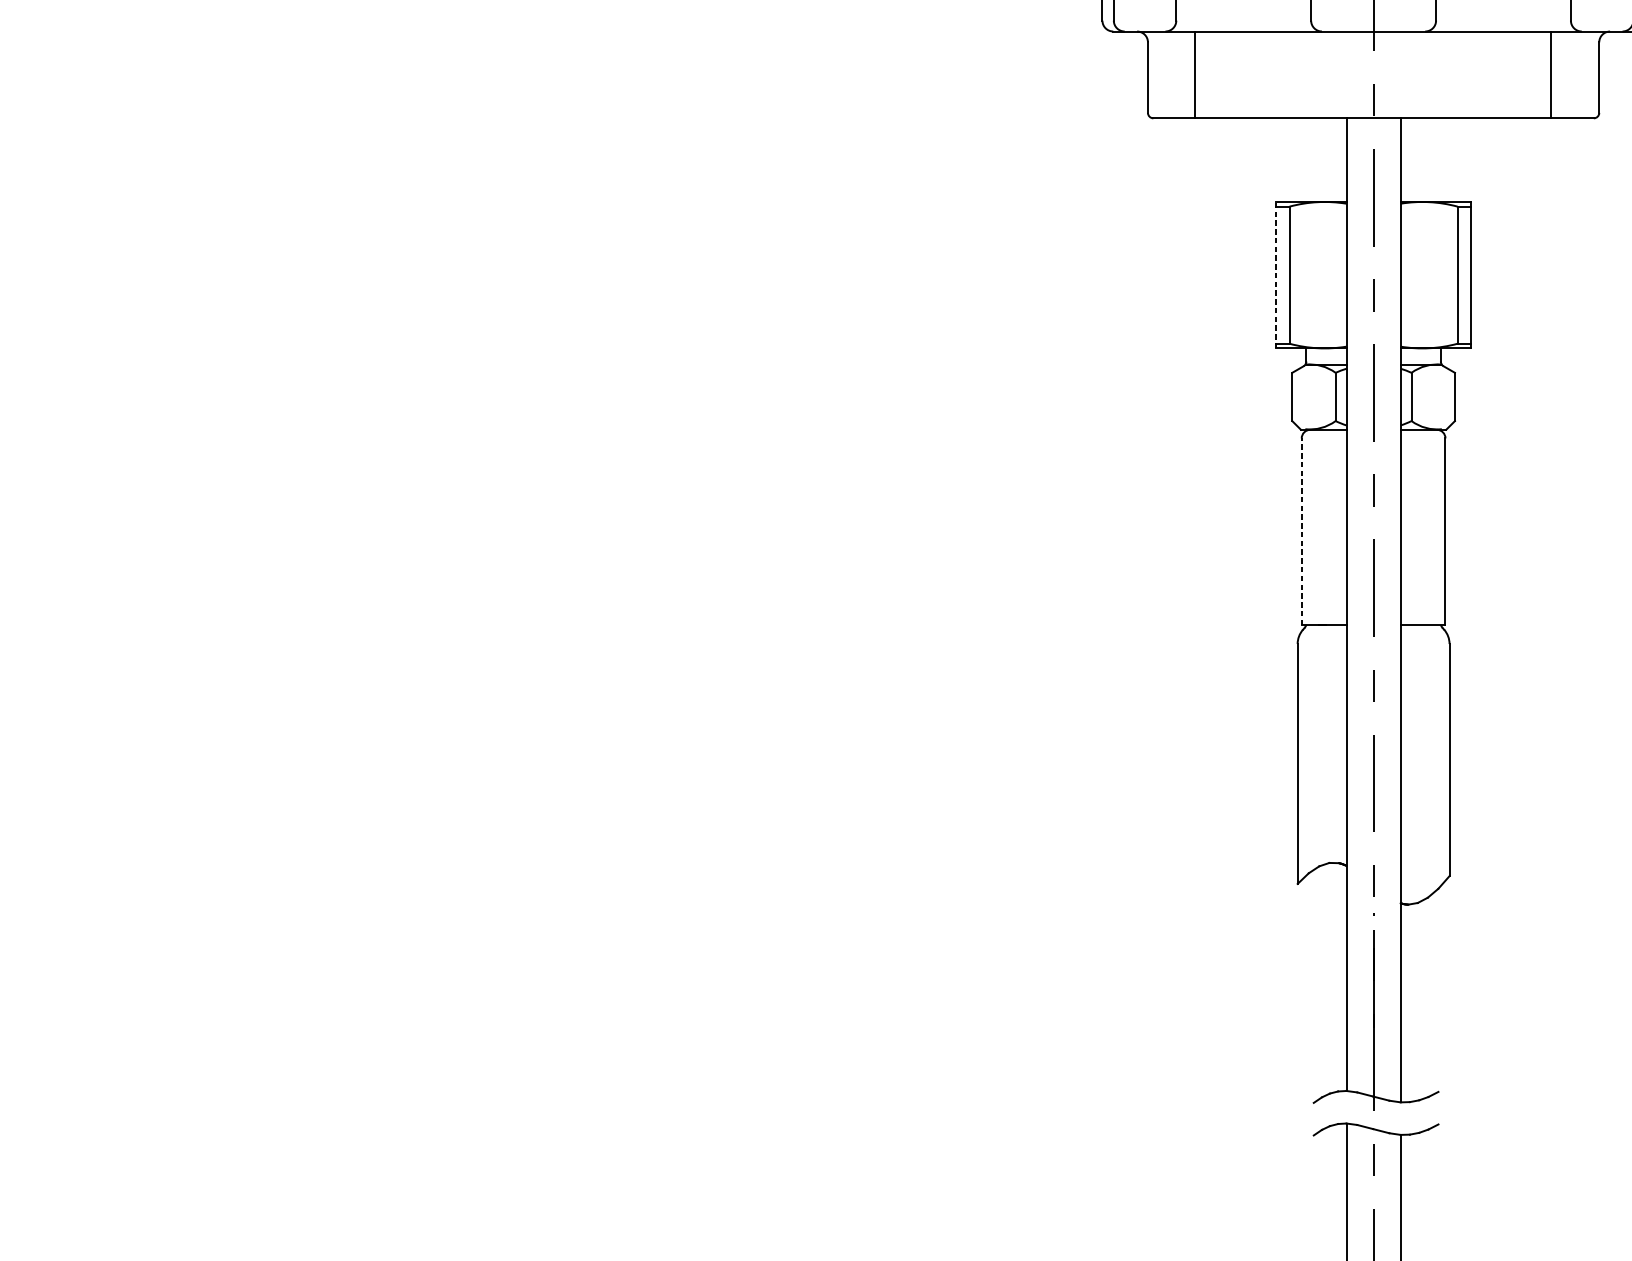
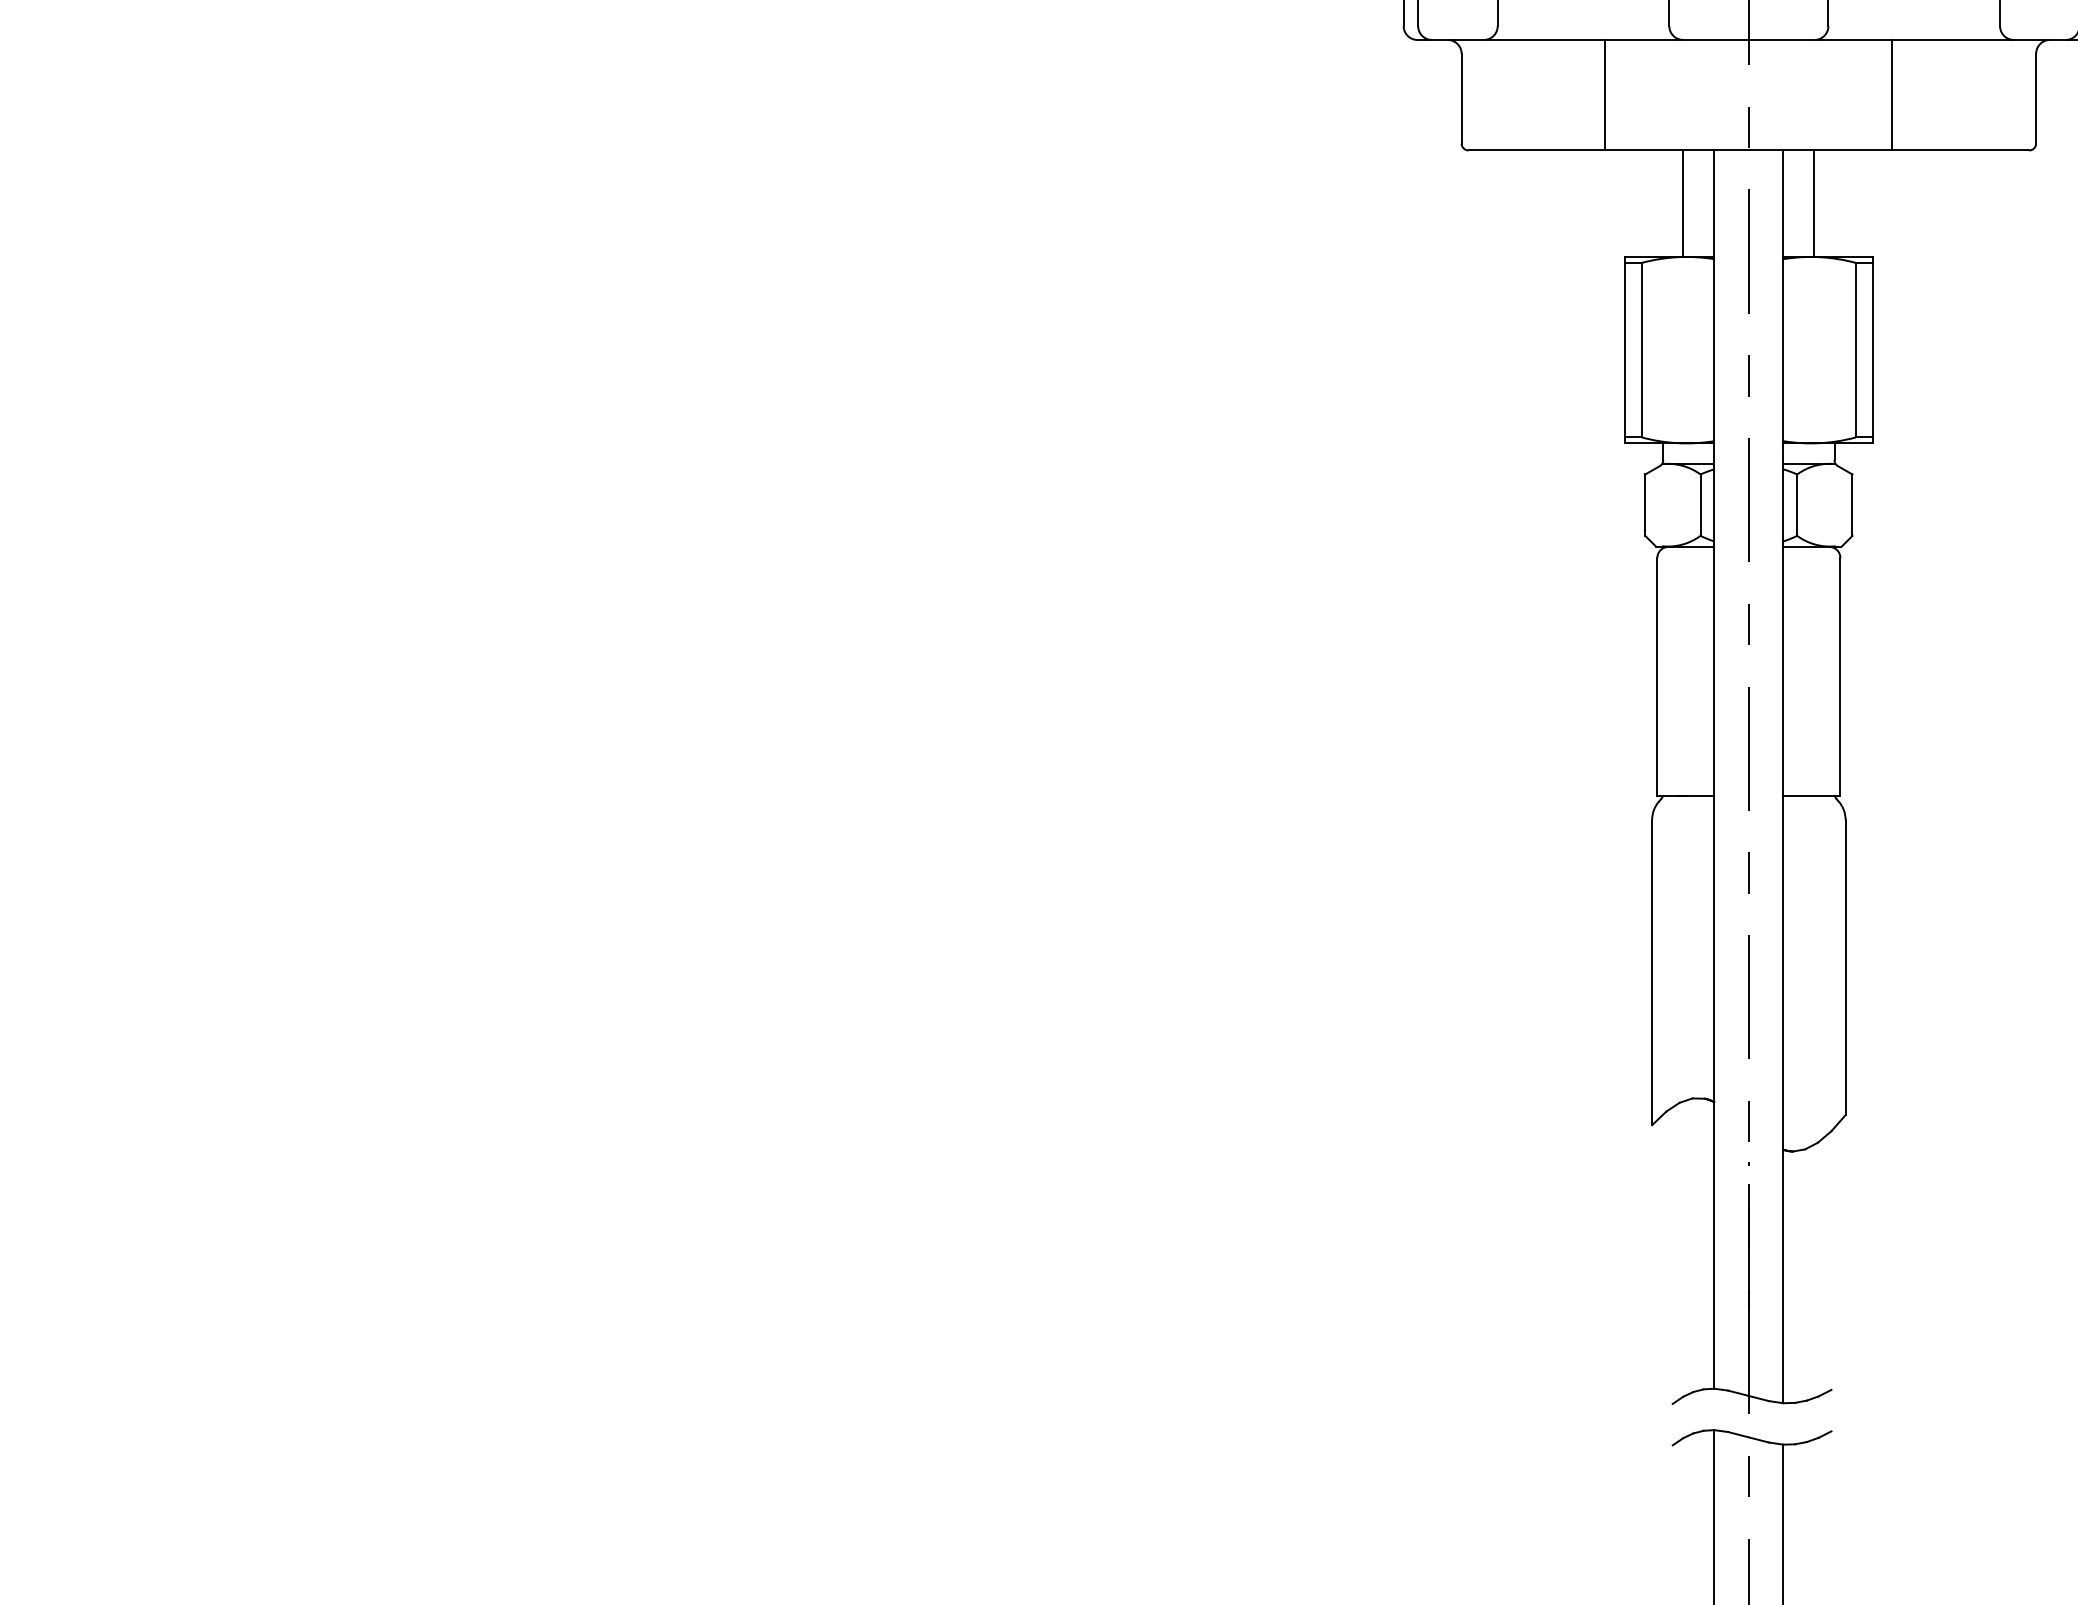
line: (1195, 74) -> (1605, 94), moved
line: (1550, 74) -> (1892, 94), moved
line: (1322, 159) -> (1683, 203), added
line: (1425, 159) -> (1814, 203), added
line: (1275, 274) -> (1624, 349), dashed -> solid
line: (1301, 531) -> (1657, 676), dashed -> solid

